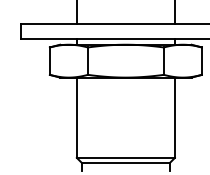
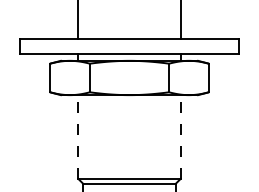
line: (77, 118) -> (78, 137), solid -> dashed
line: (174, 118) -> (180, 137), solid -> dashed

